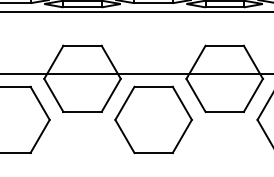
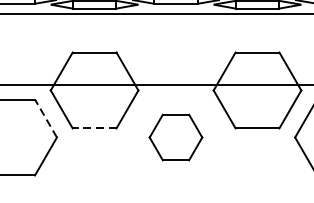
line: (39, 102) -> (45, 117), solid -> dashed
line: (82, 111) -> (94, 127), solid -> dashed
part: (153, 119) -> (175, 137), size x0.6

